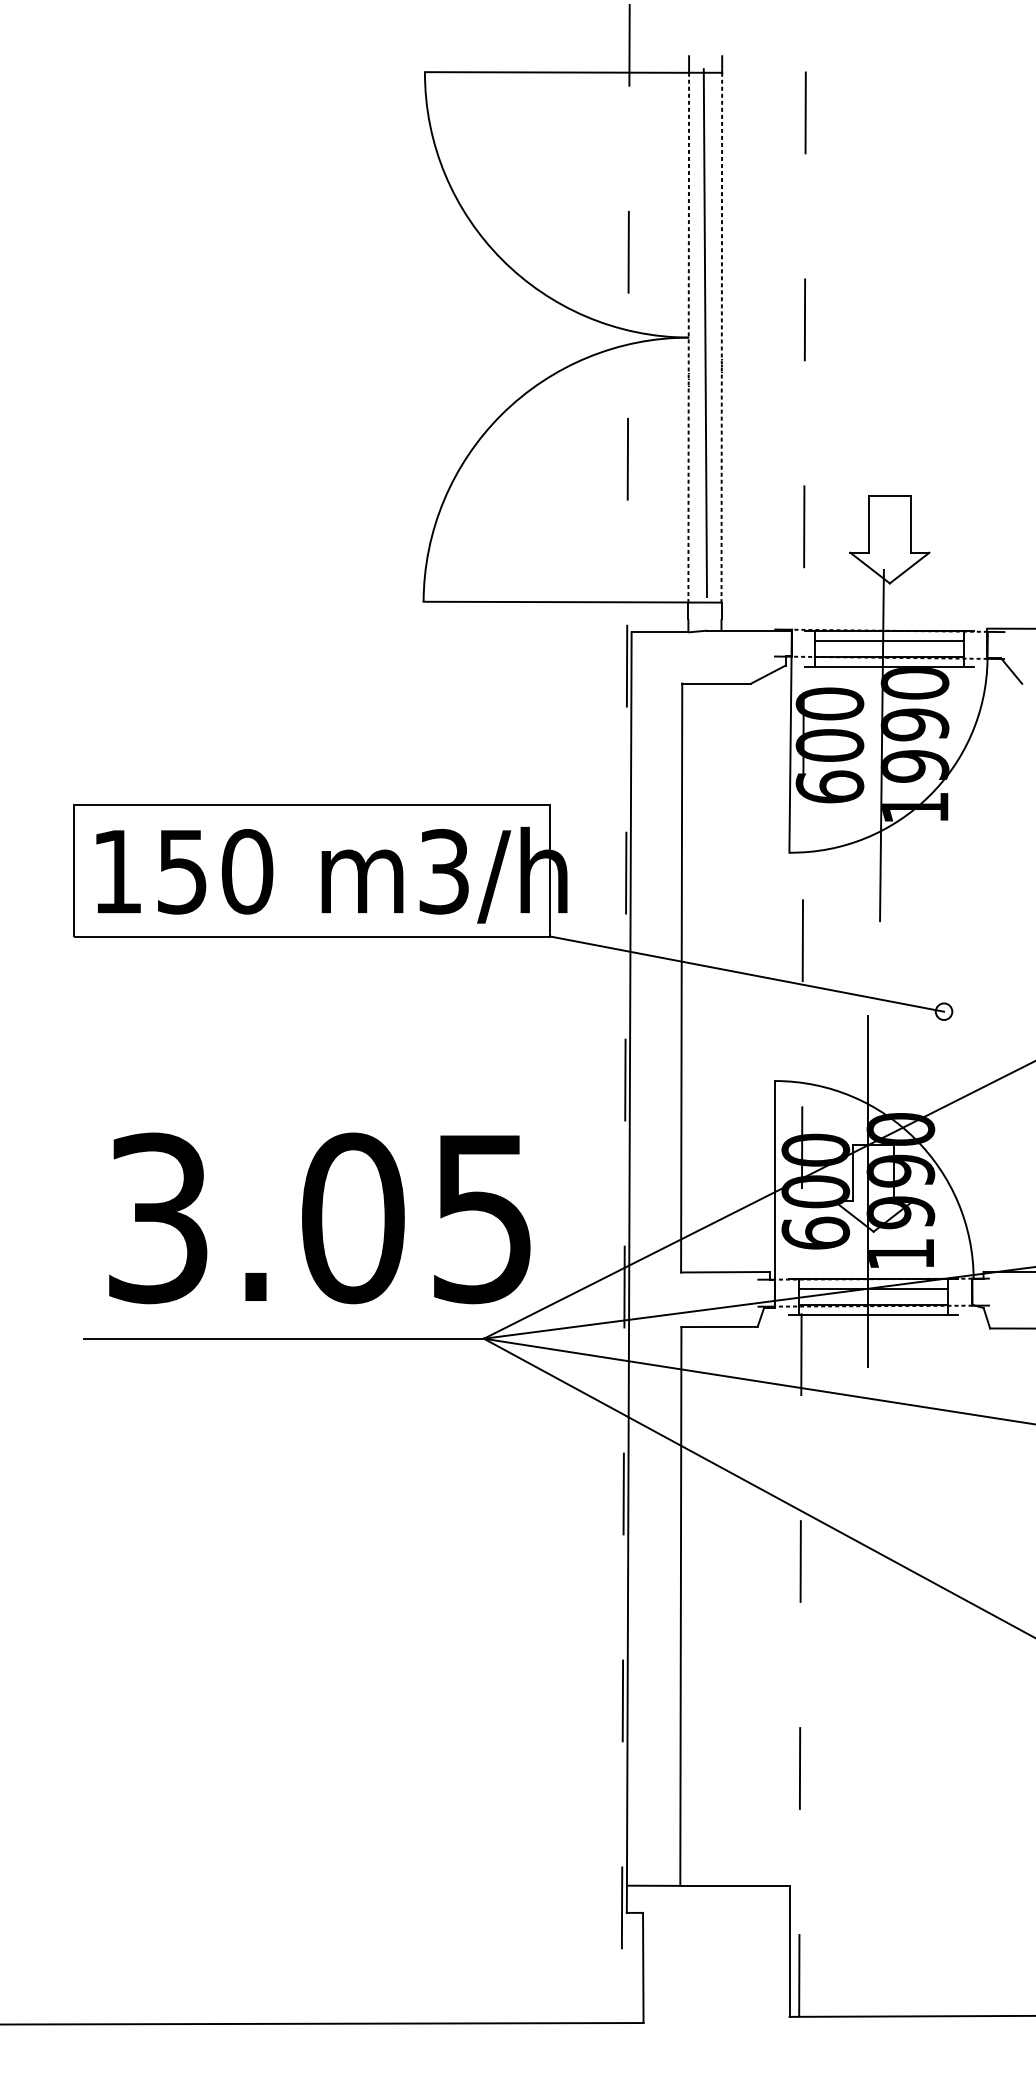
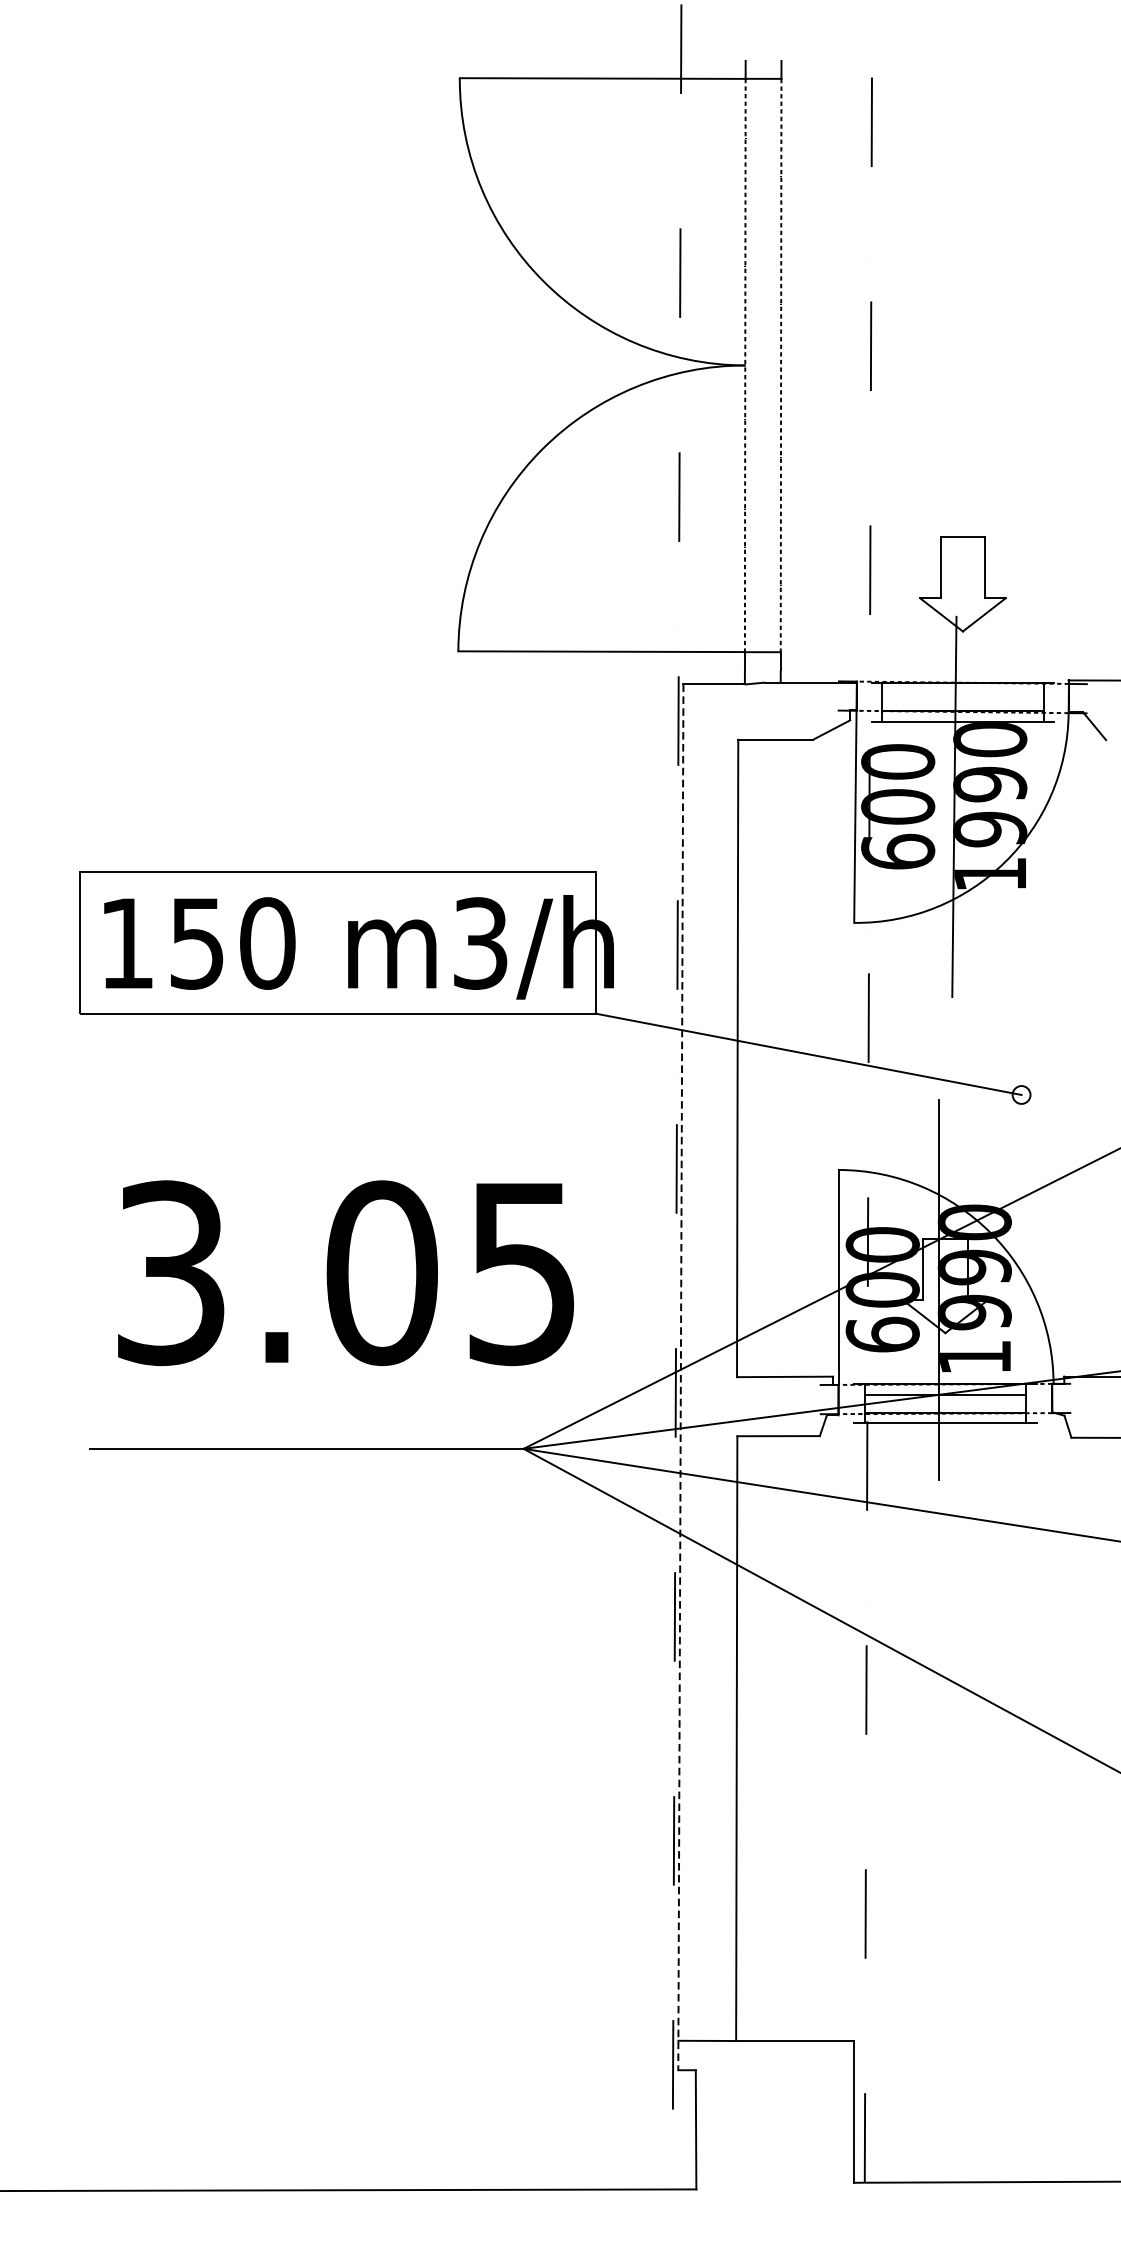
line: (705, 333) -> (763, 361), removed
line: (889, 640) -> (962, 693), removed
text: (319, 1218) -> (345, 1273), moved
line: (629, 1273) -> (681, 1378), solid -> dashed

